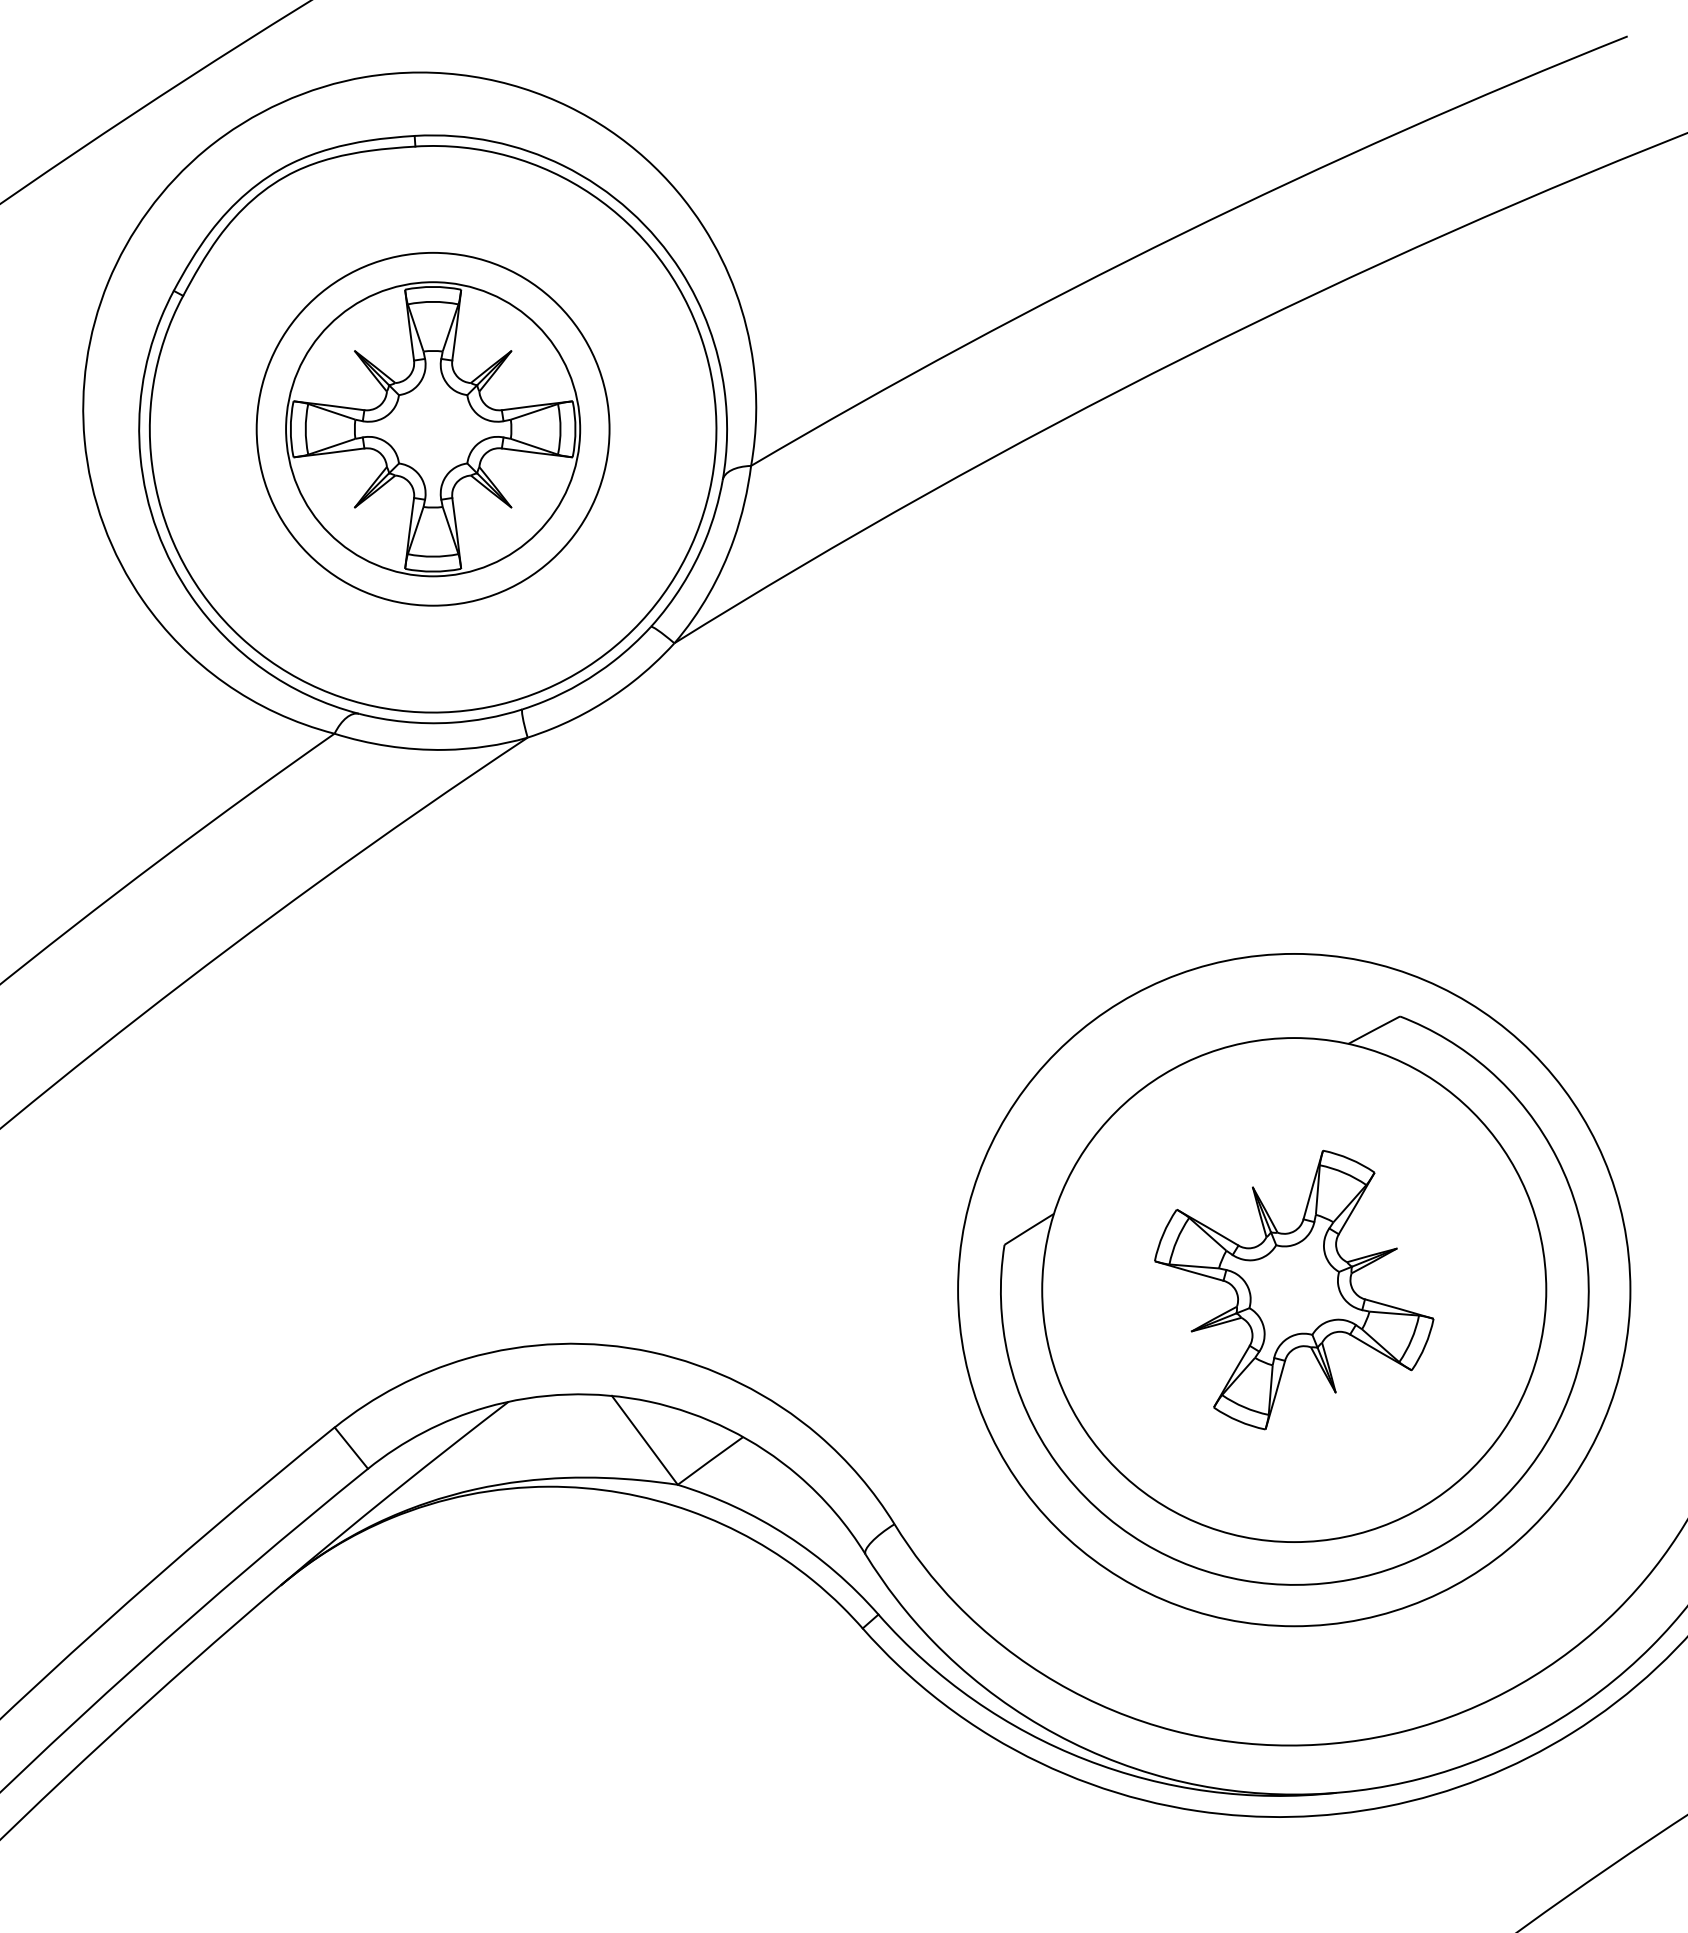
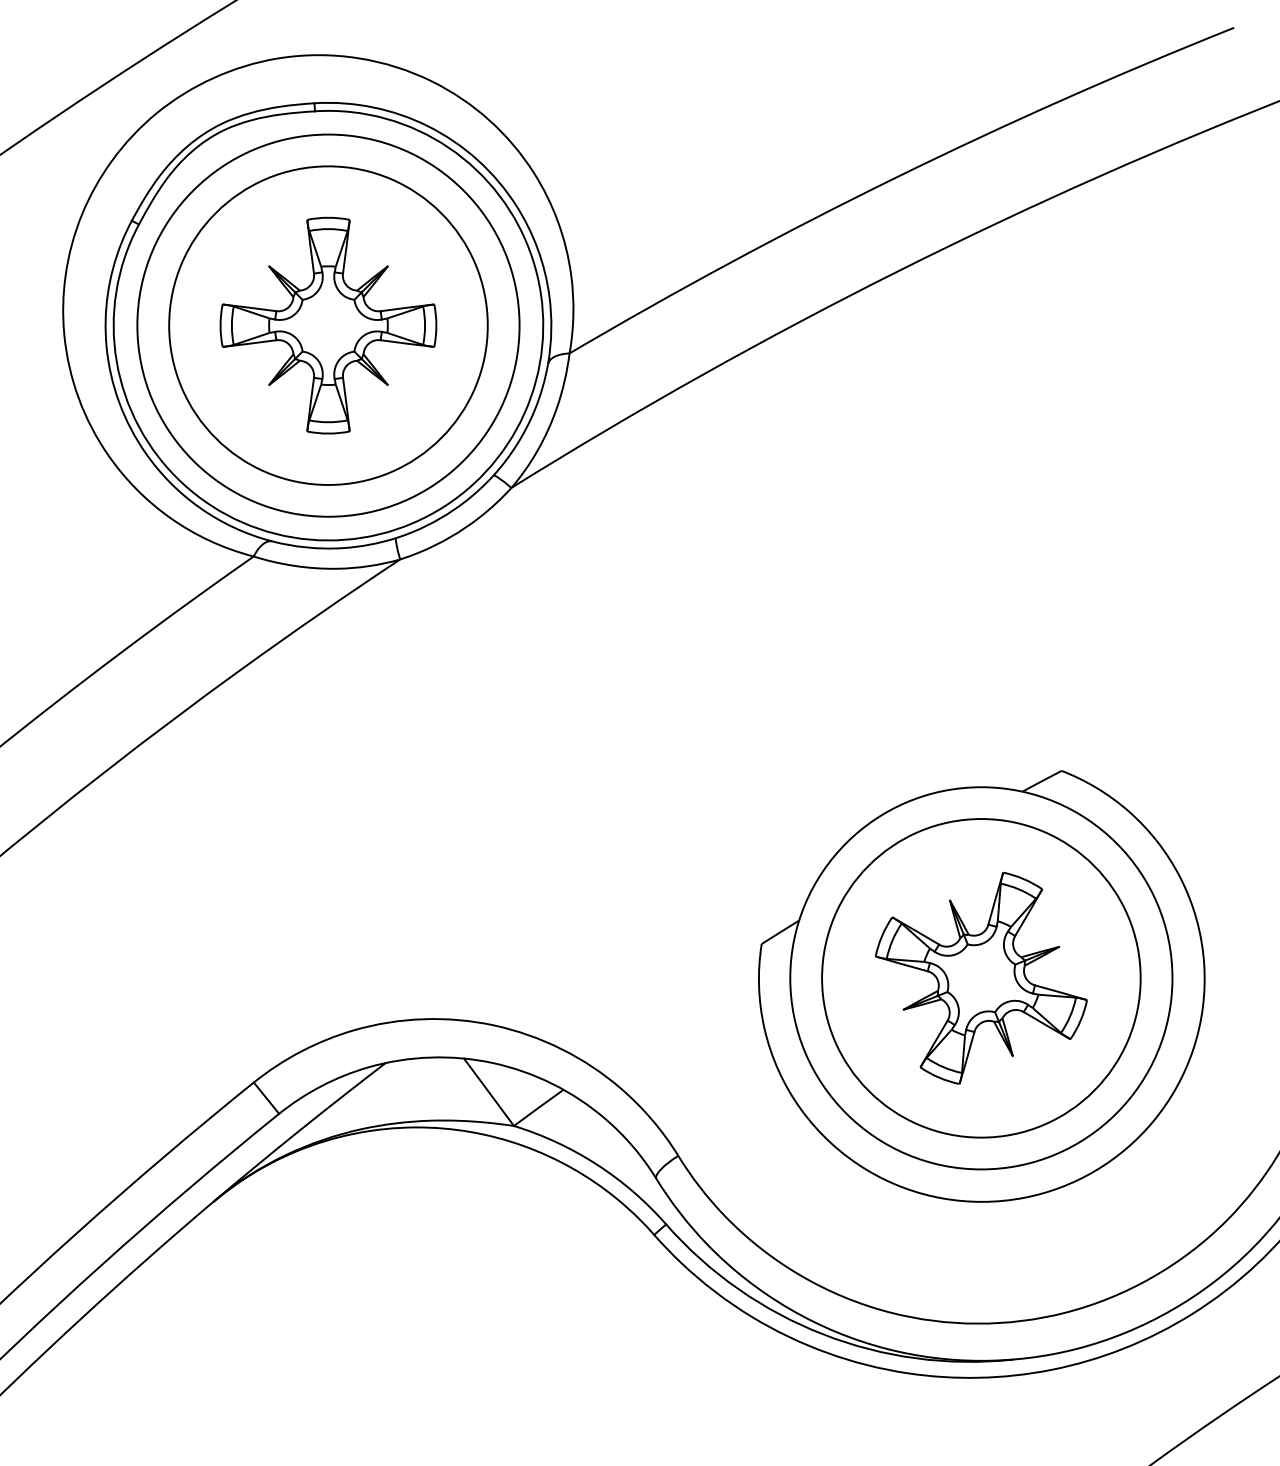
circle: (433, 429) -> (328, 325), size x1.43
circle: (433, 429) -> (328, 325), size x1.43
circle: (1294, 1289) -> (981, 977), size x0.62

